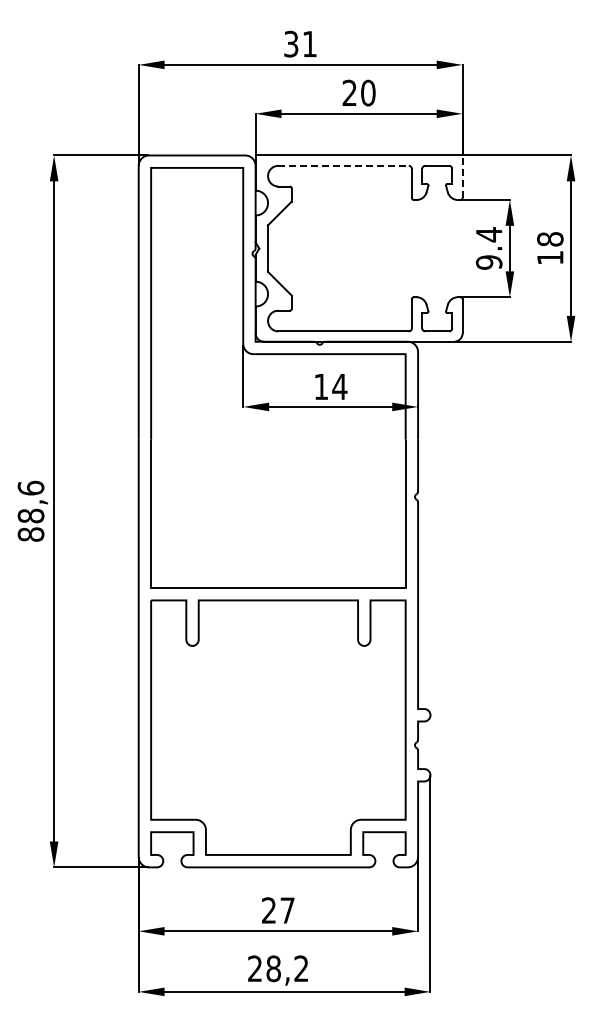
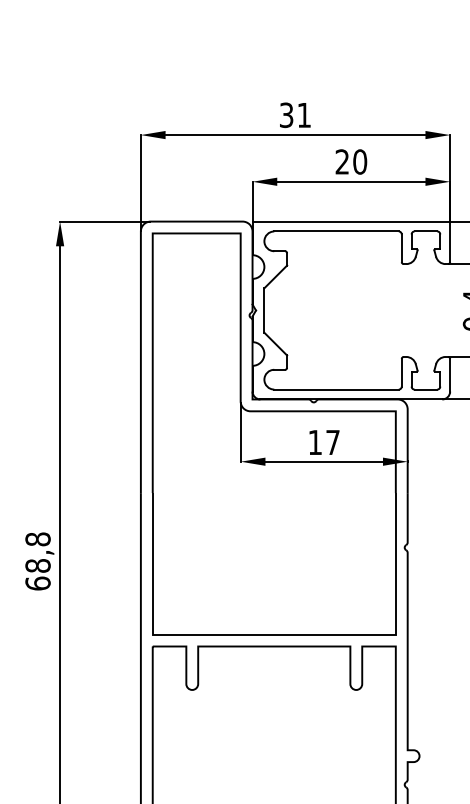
line: (344, 165) -> (337, 231), dashed -> solid
line: (462, 176) -> (450, 241), dashed -> solid
text: (339, 386) -> (332, 442), 14 -> 17
text: (30, 510) -> (37, 560), 88,6 -> 68,8

